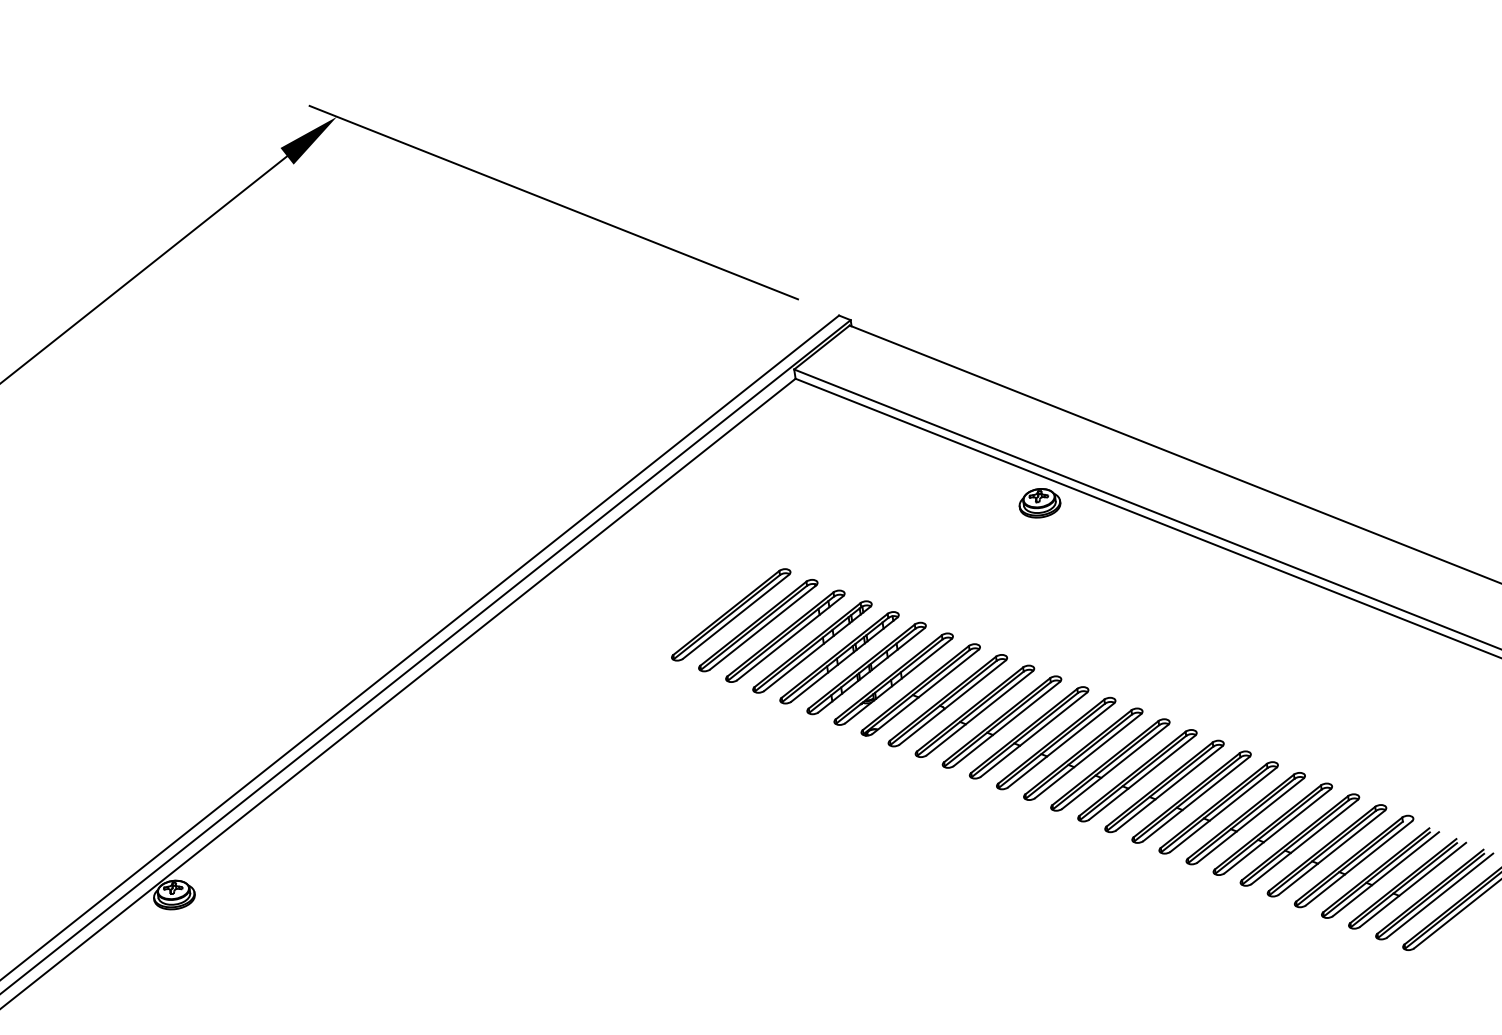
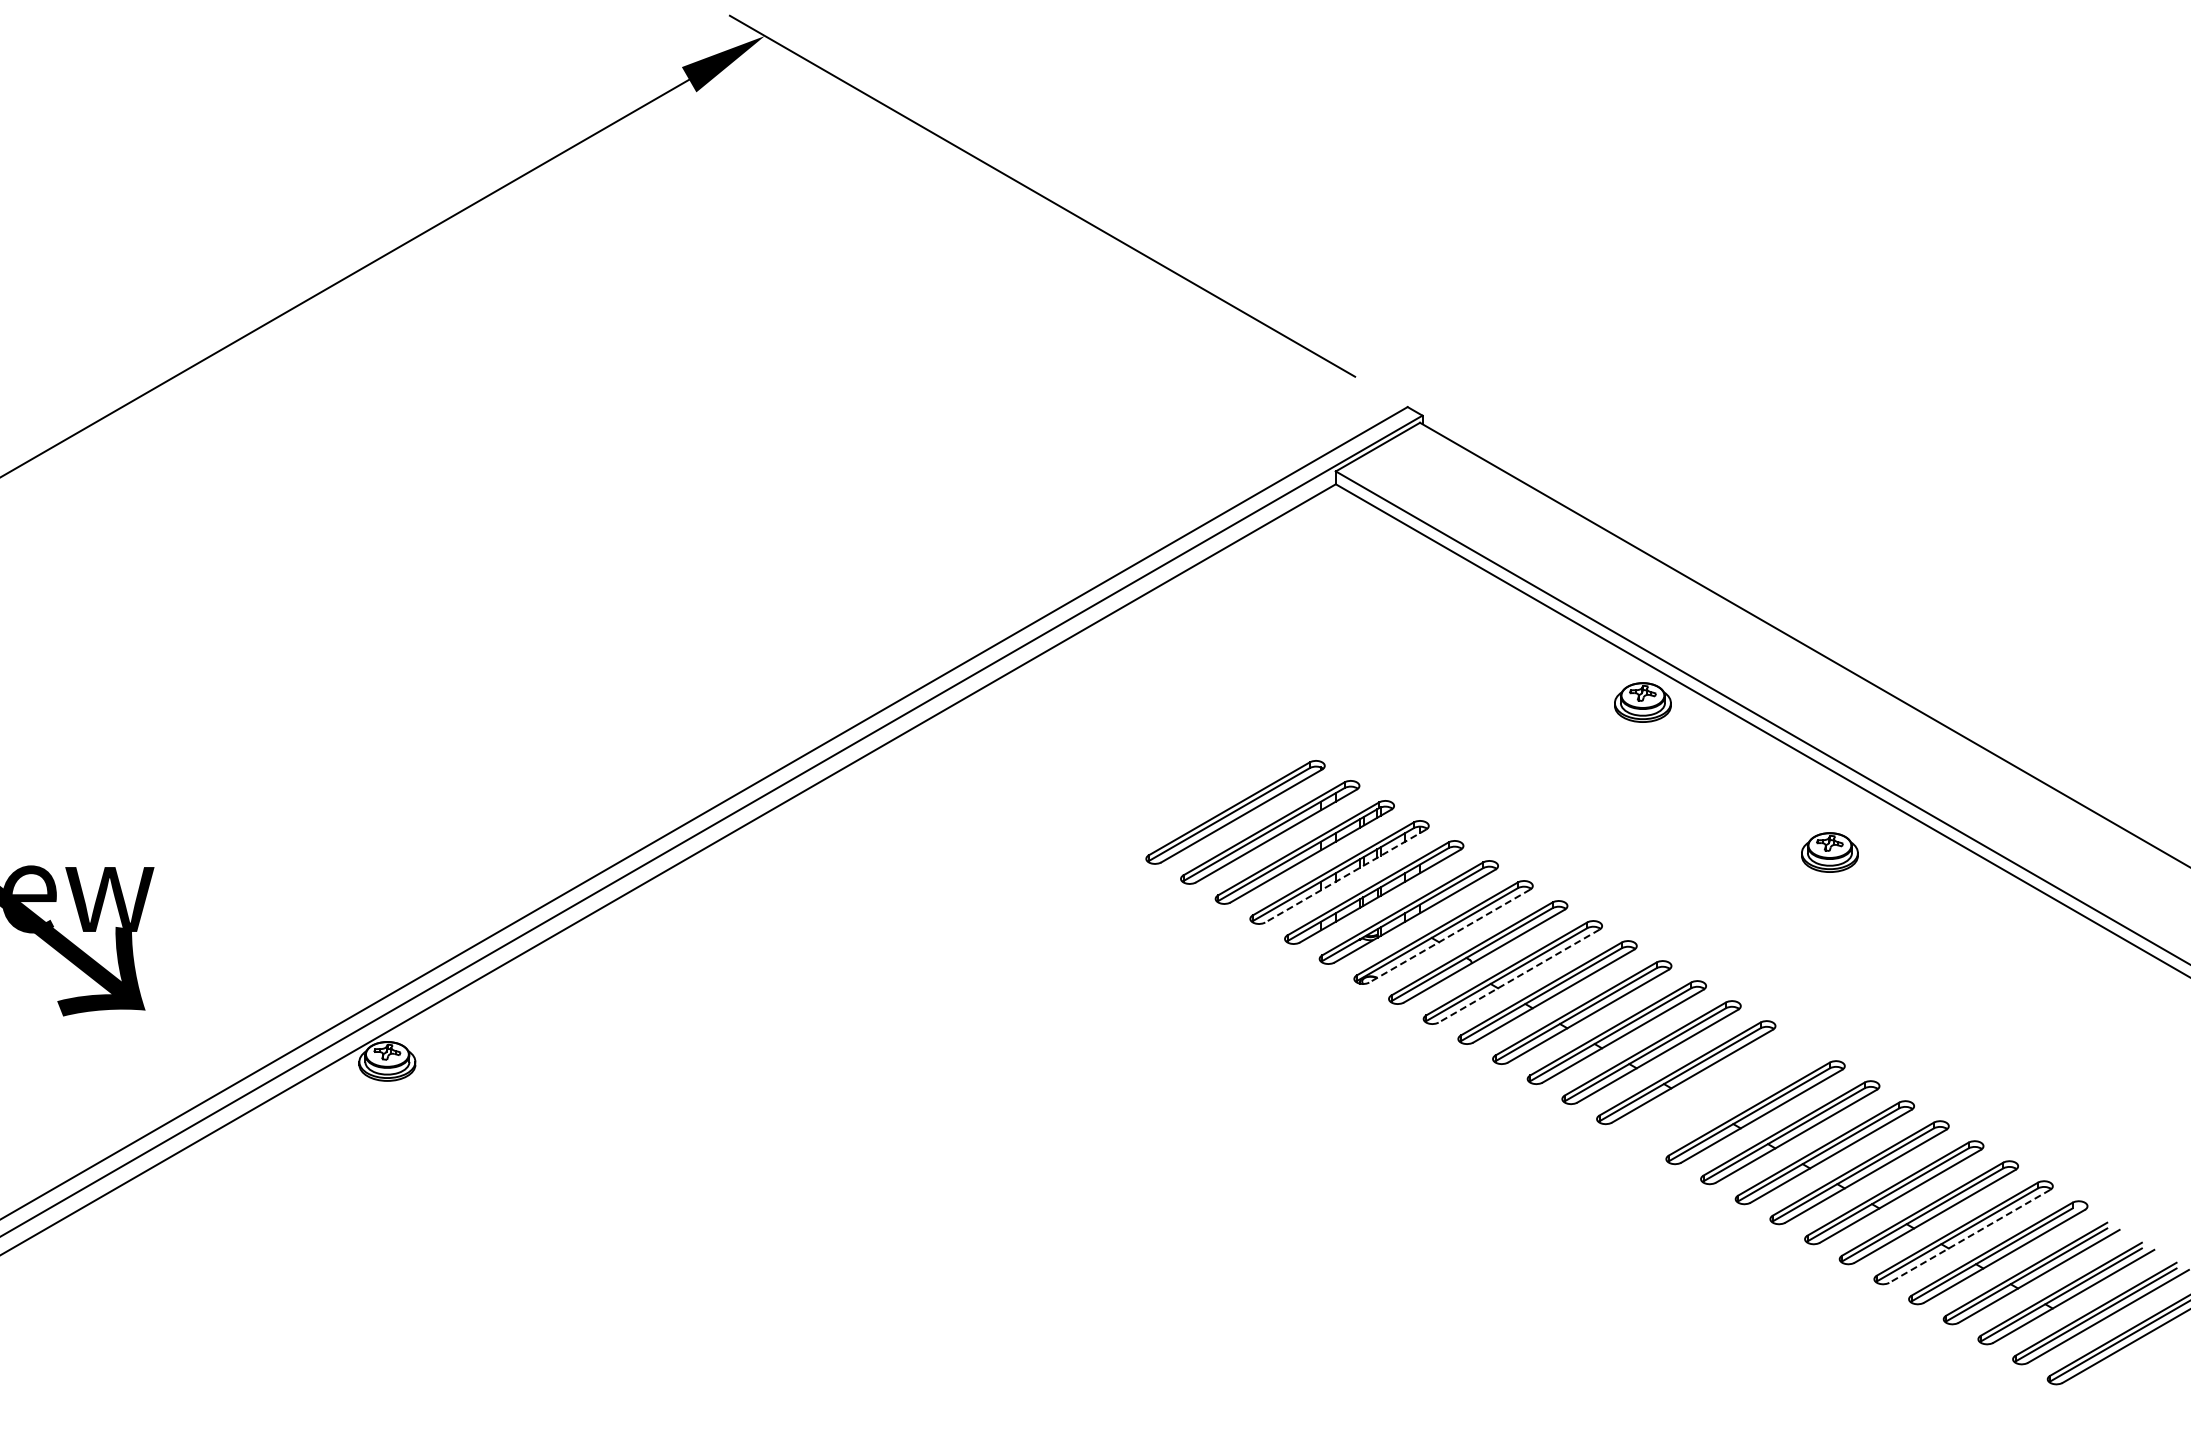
part: (1190, 591) -> (1829, 852), added
part: (730, 614) -> (1200, 791), removed
line: (844, 660) -> (1345, 876), solid -> dashed
line: (925, 692) -> (1449, 936), solid -> dashed
line: (980, 713) -> (1519, 976), solid -> dashed
part: (1137, 775) -> (1720, 1092), removed
line: (1331, 852) -> (1969, 1236), solid -> dashed

